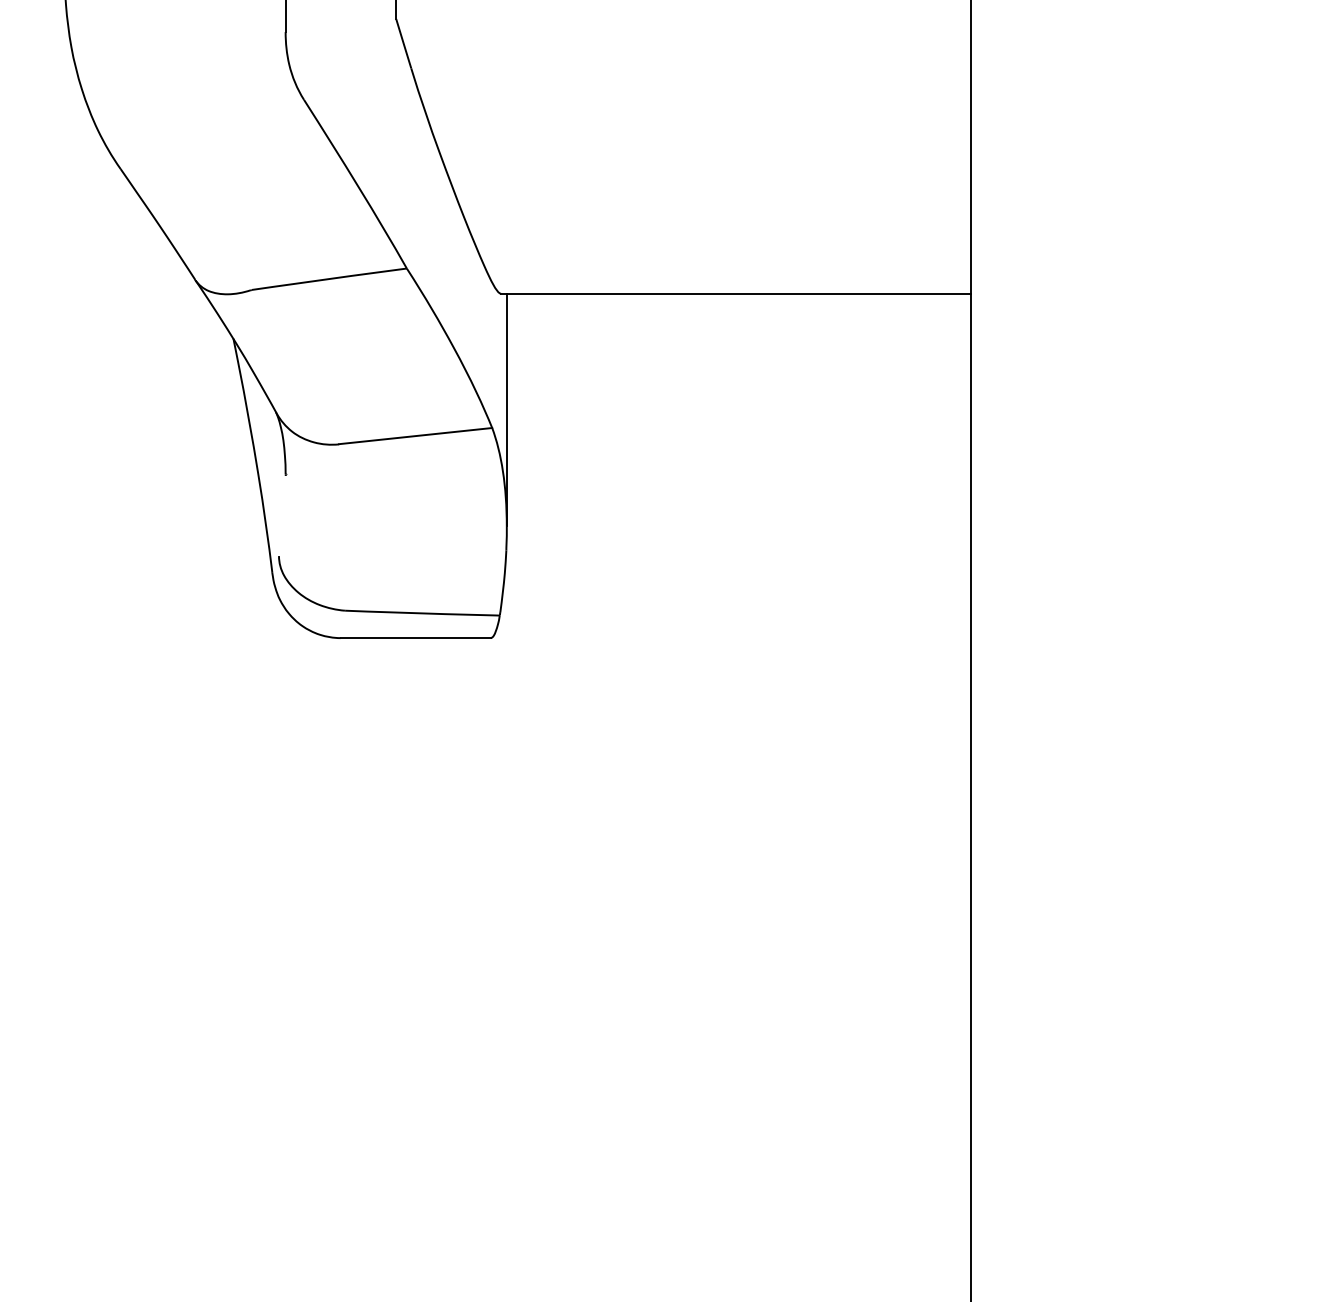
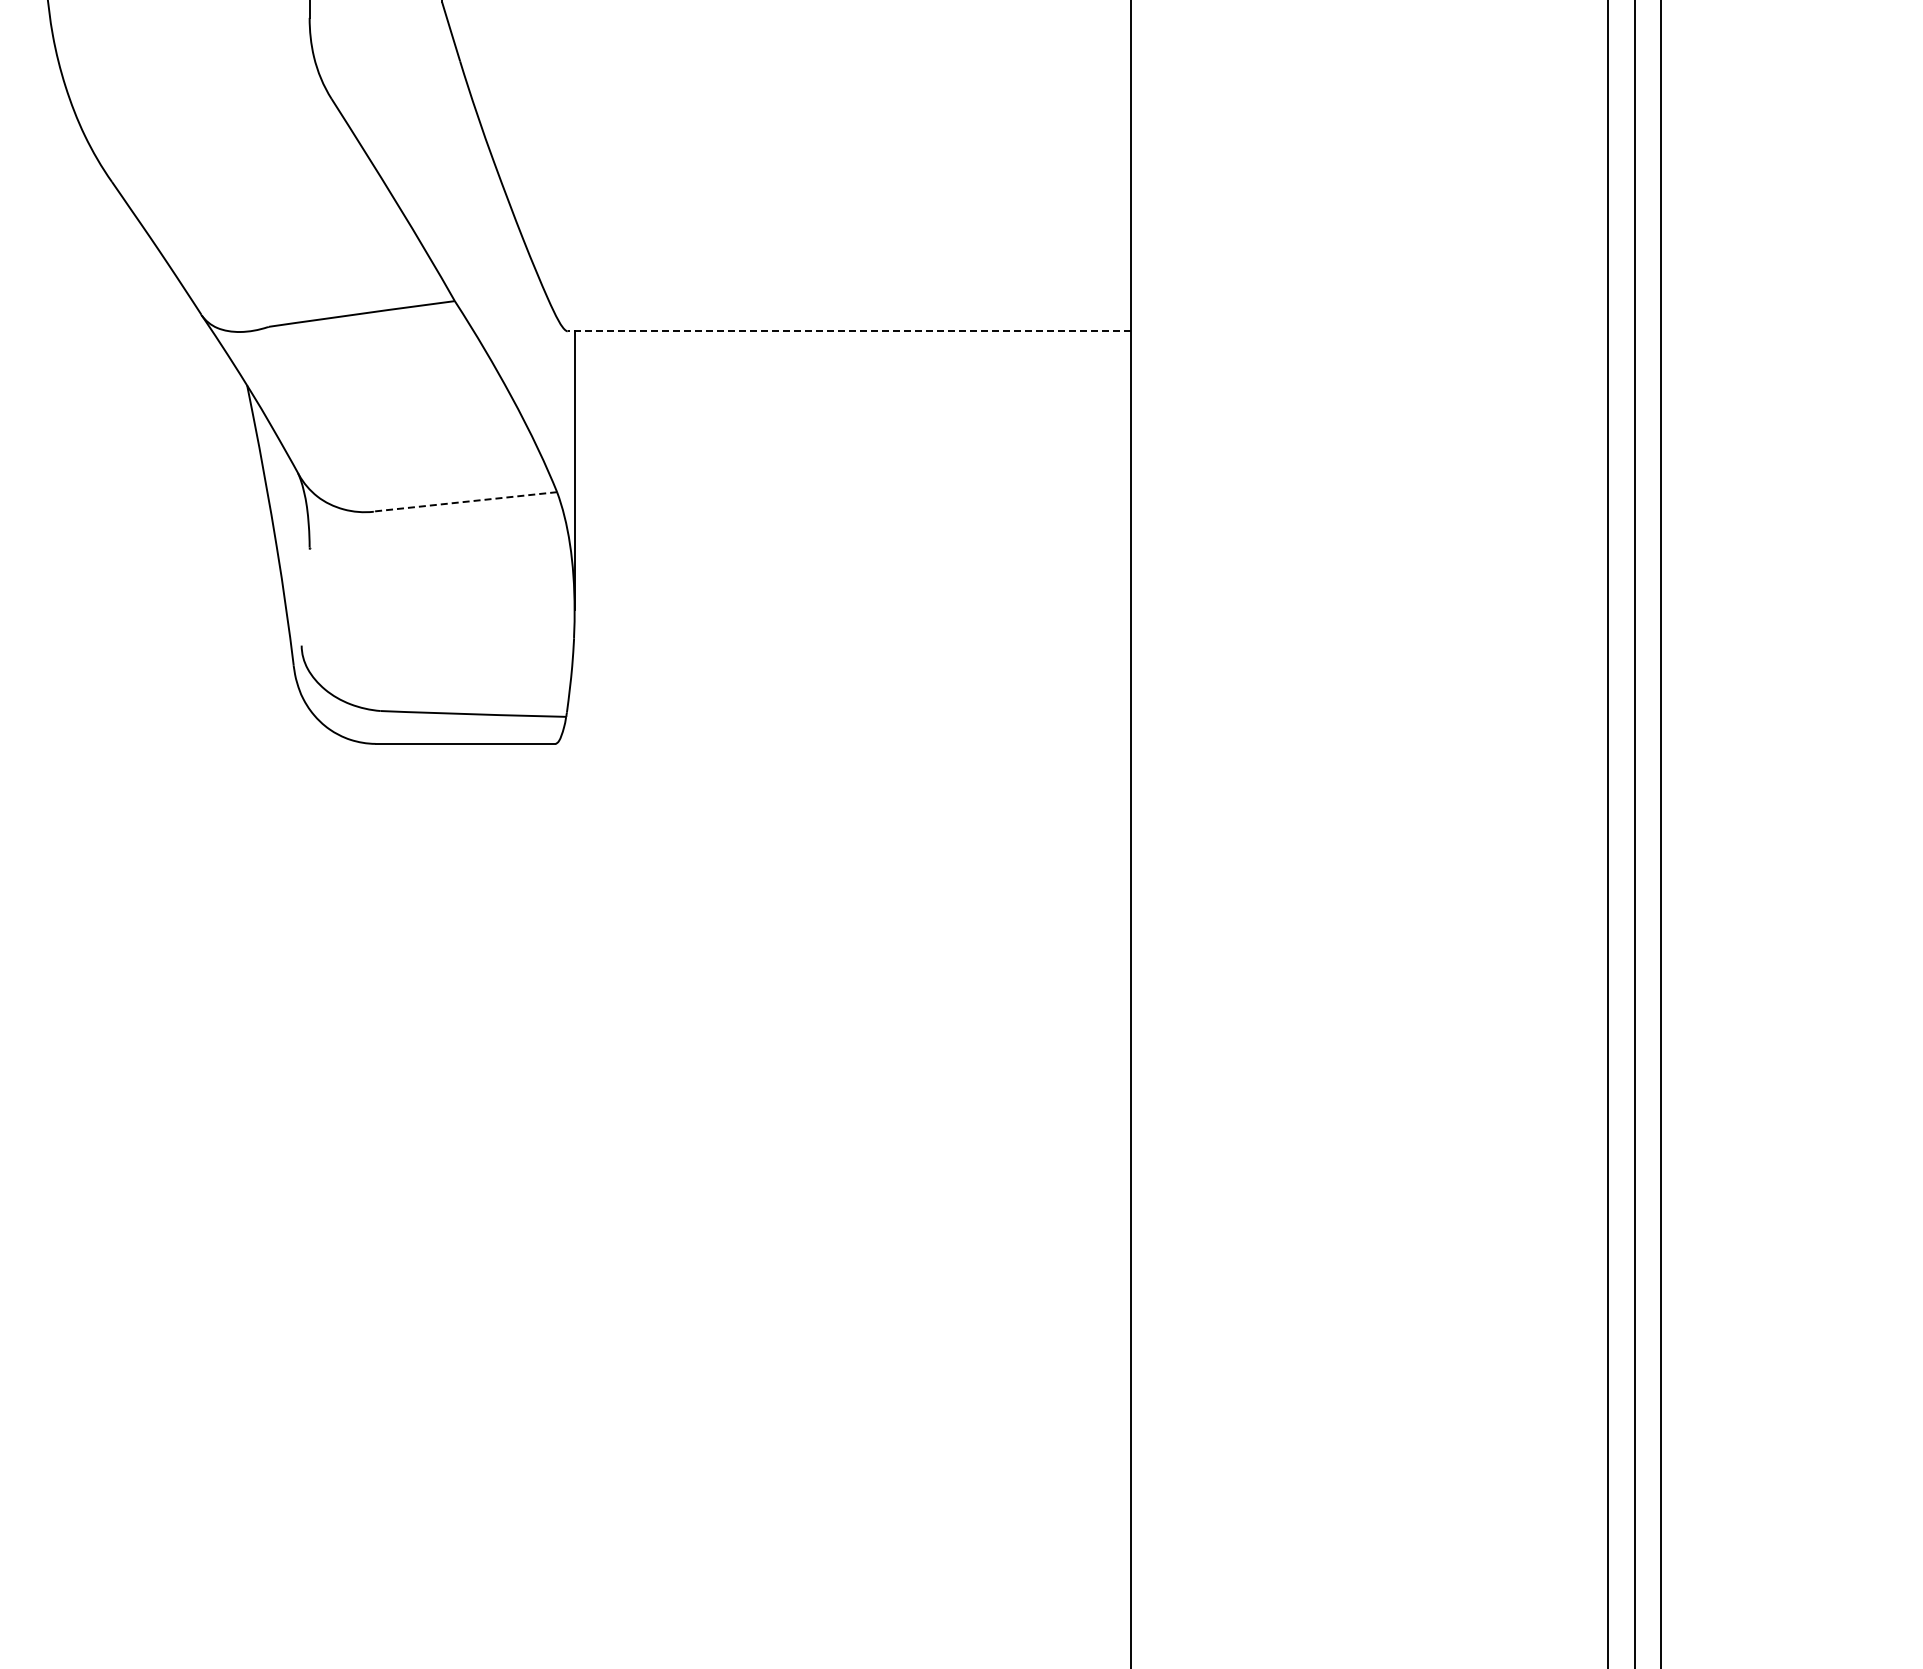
line: (736, 293) -> (849, 331), solid -> dashed
line: (414, 435) -> (464, 501), solid -> dashed

